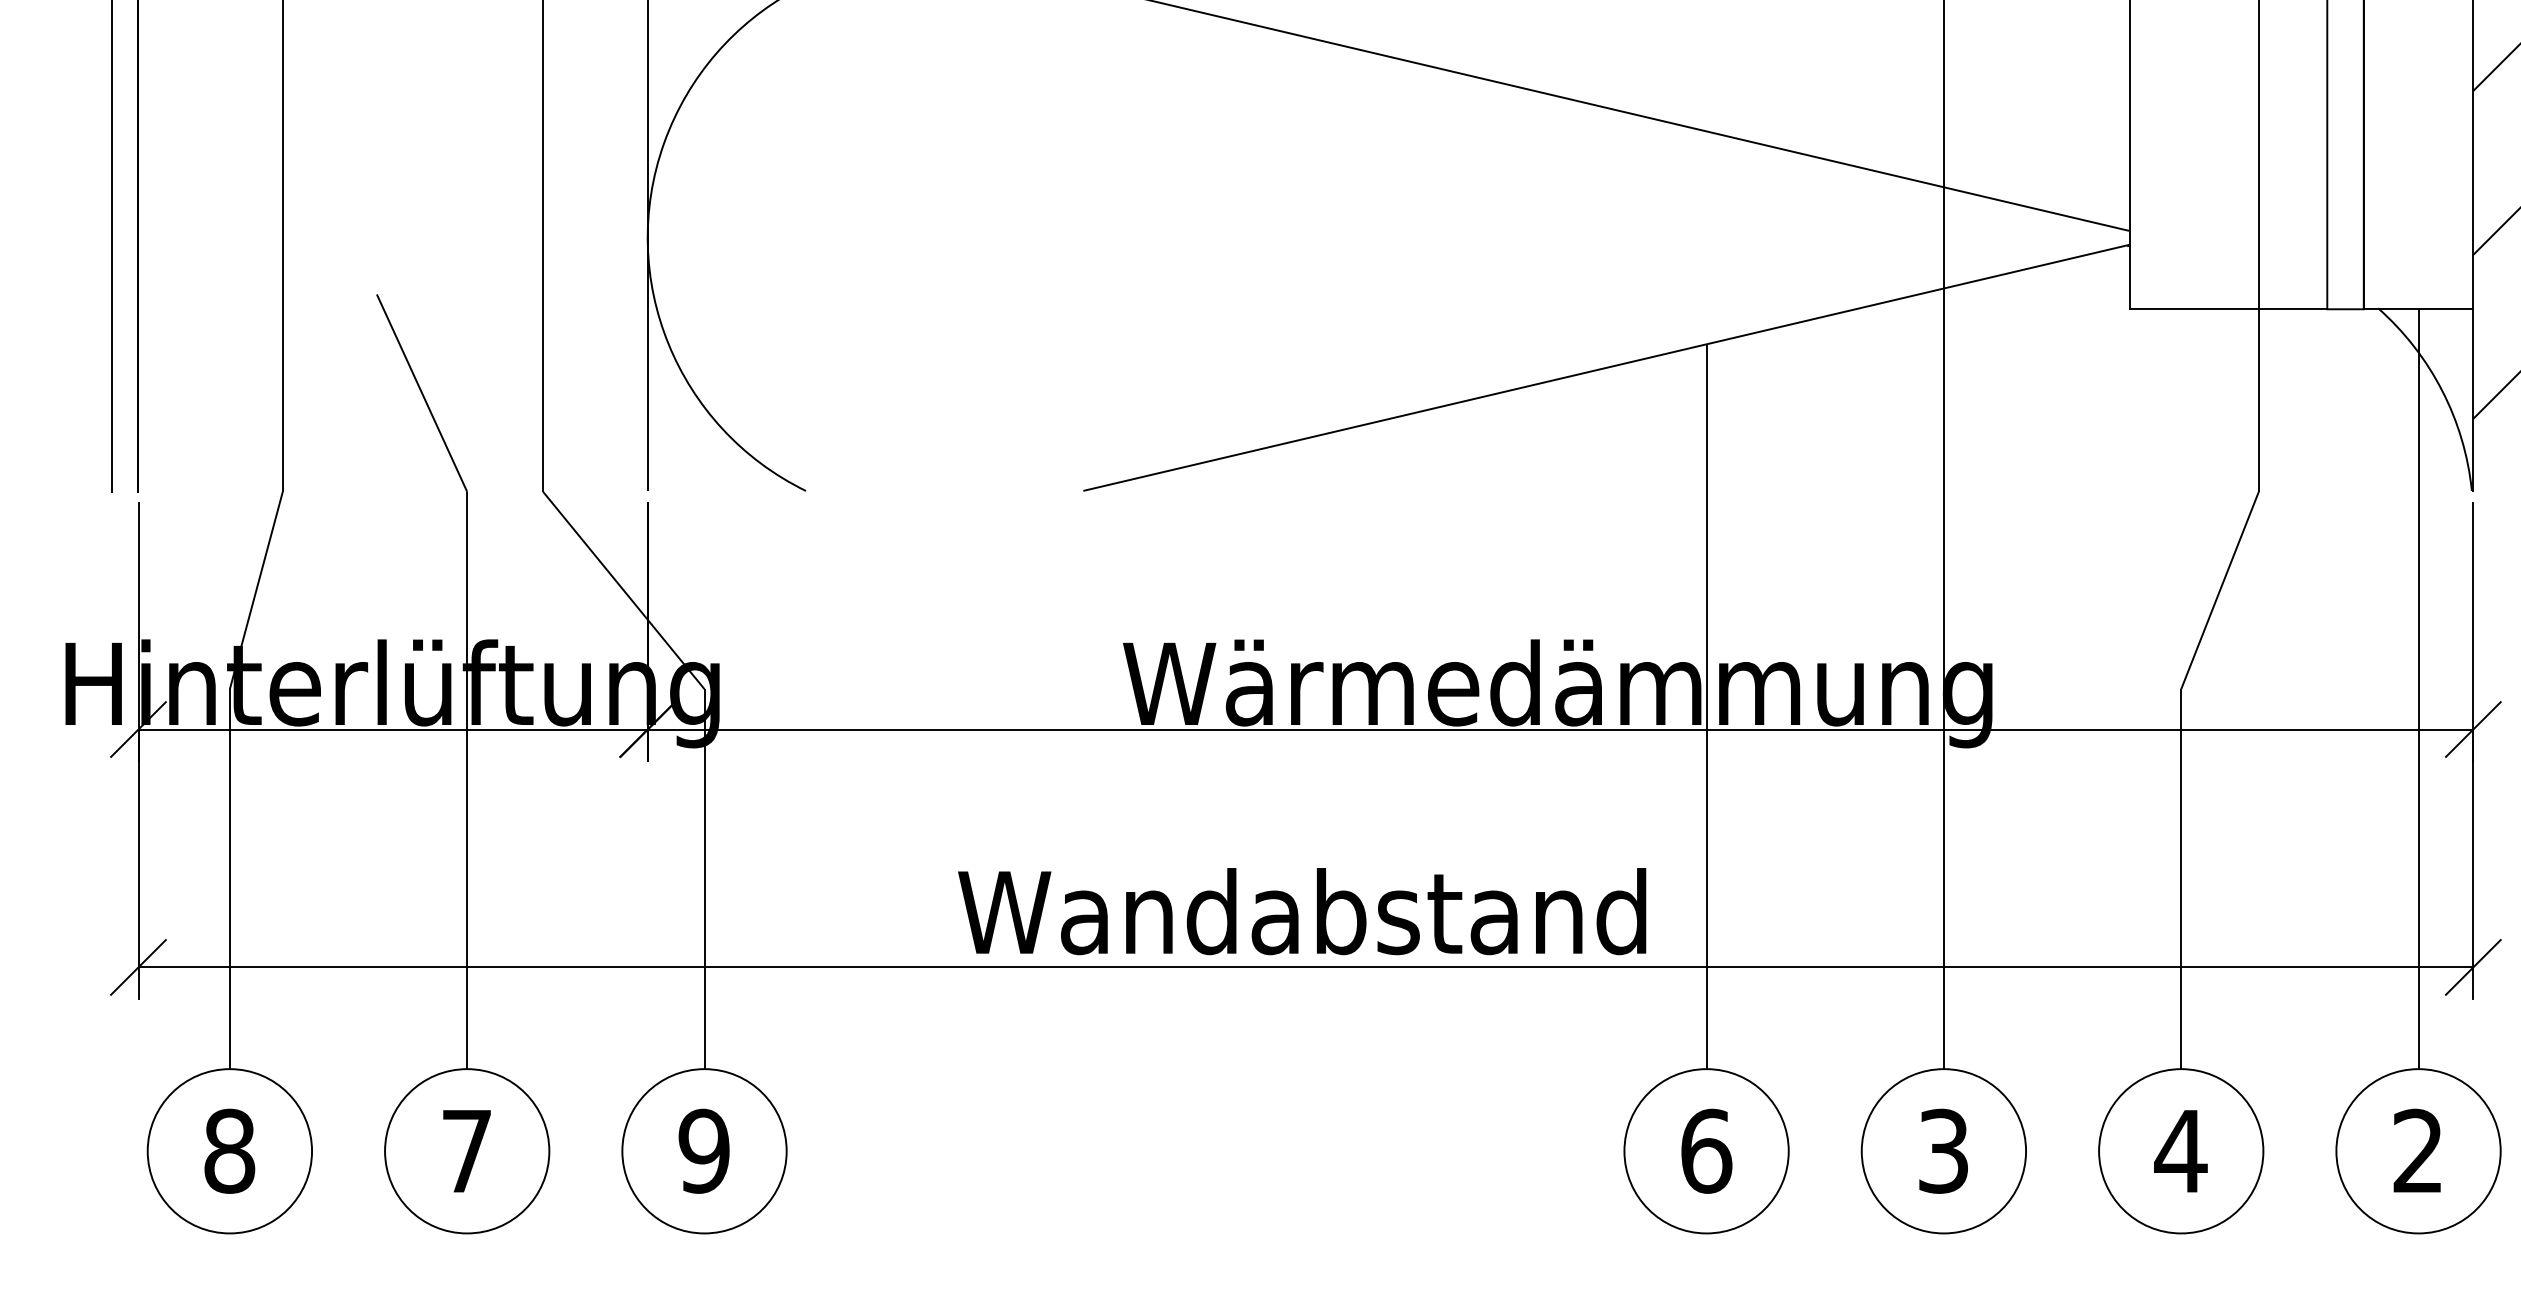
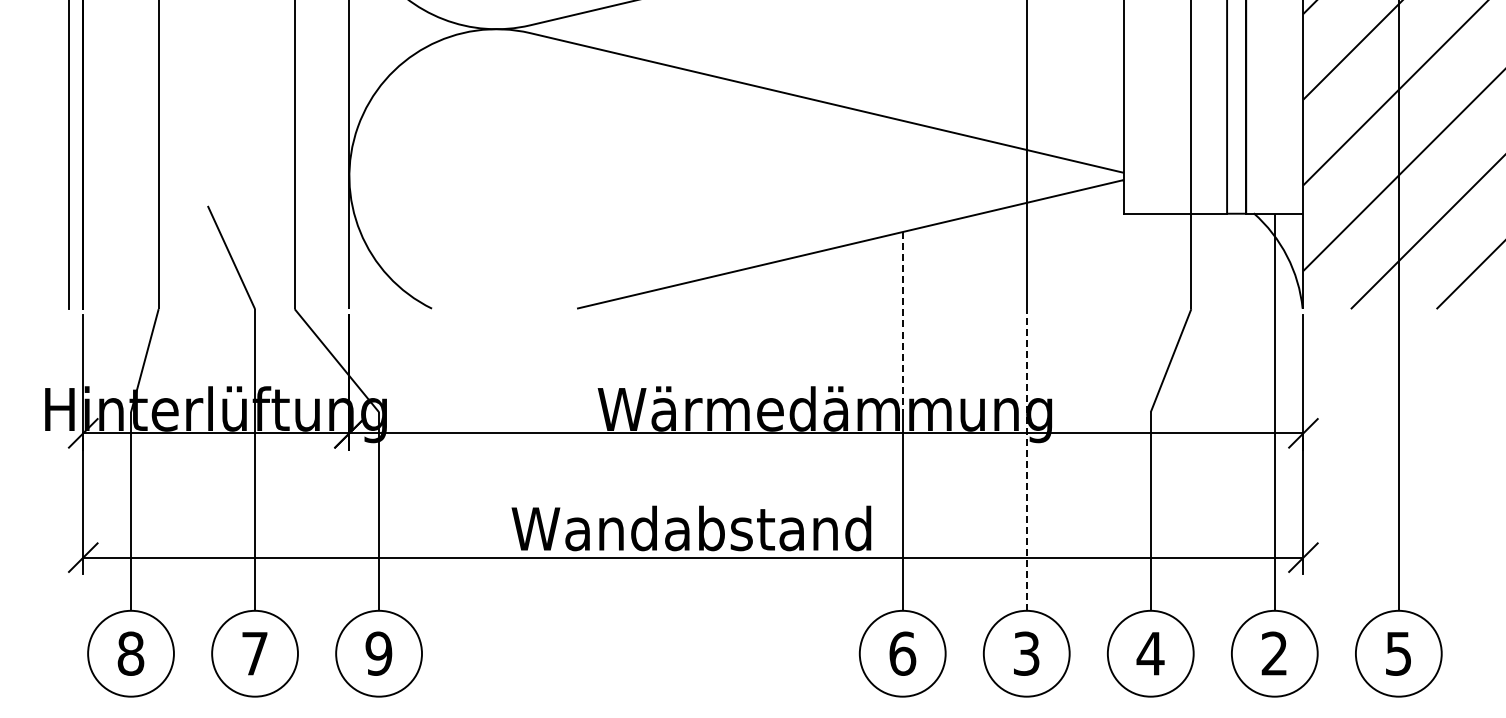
line: (1706, 517) -> (902, 322), solid -> dashed
line: (1943, 779) -> (1026, 459), solid -> dashed

